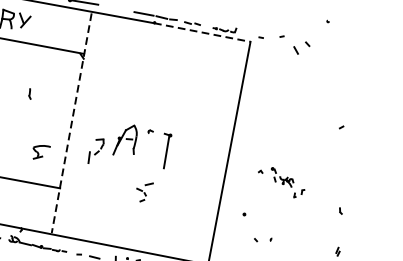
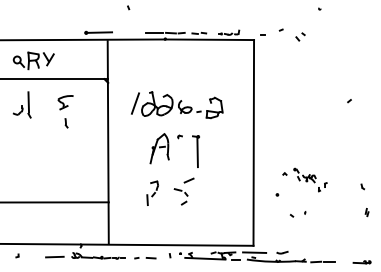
line: (202, 32) -> (209, 39), dashed -> solid
part: (301, 47) -> (300, 36), size x0.62
part: (154, 97) -> (177, 105), added
line: (71, 123) -> (108, 142), dashed -> solid
part: (96, 150) -> (152, 192), moved
part: (40, 152) -> (65, 102), moved
part: (280, 181) -> (304, 179), moved
part: (143, 191) -> (183, 191), size x1.43
part: (340, 210) -> (362, 186), moved

